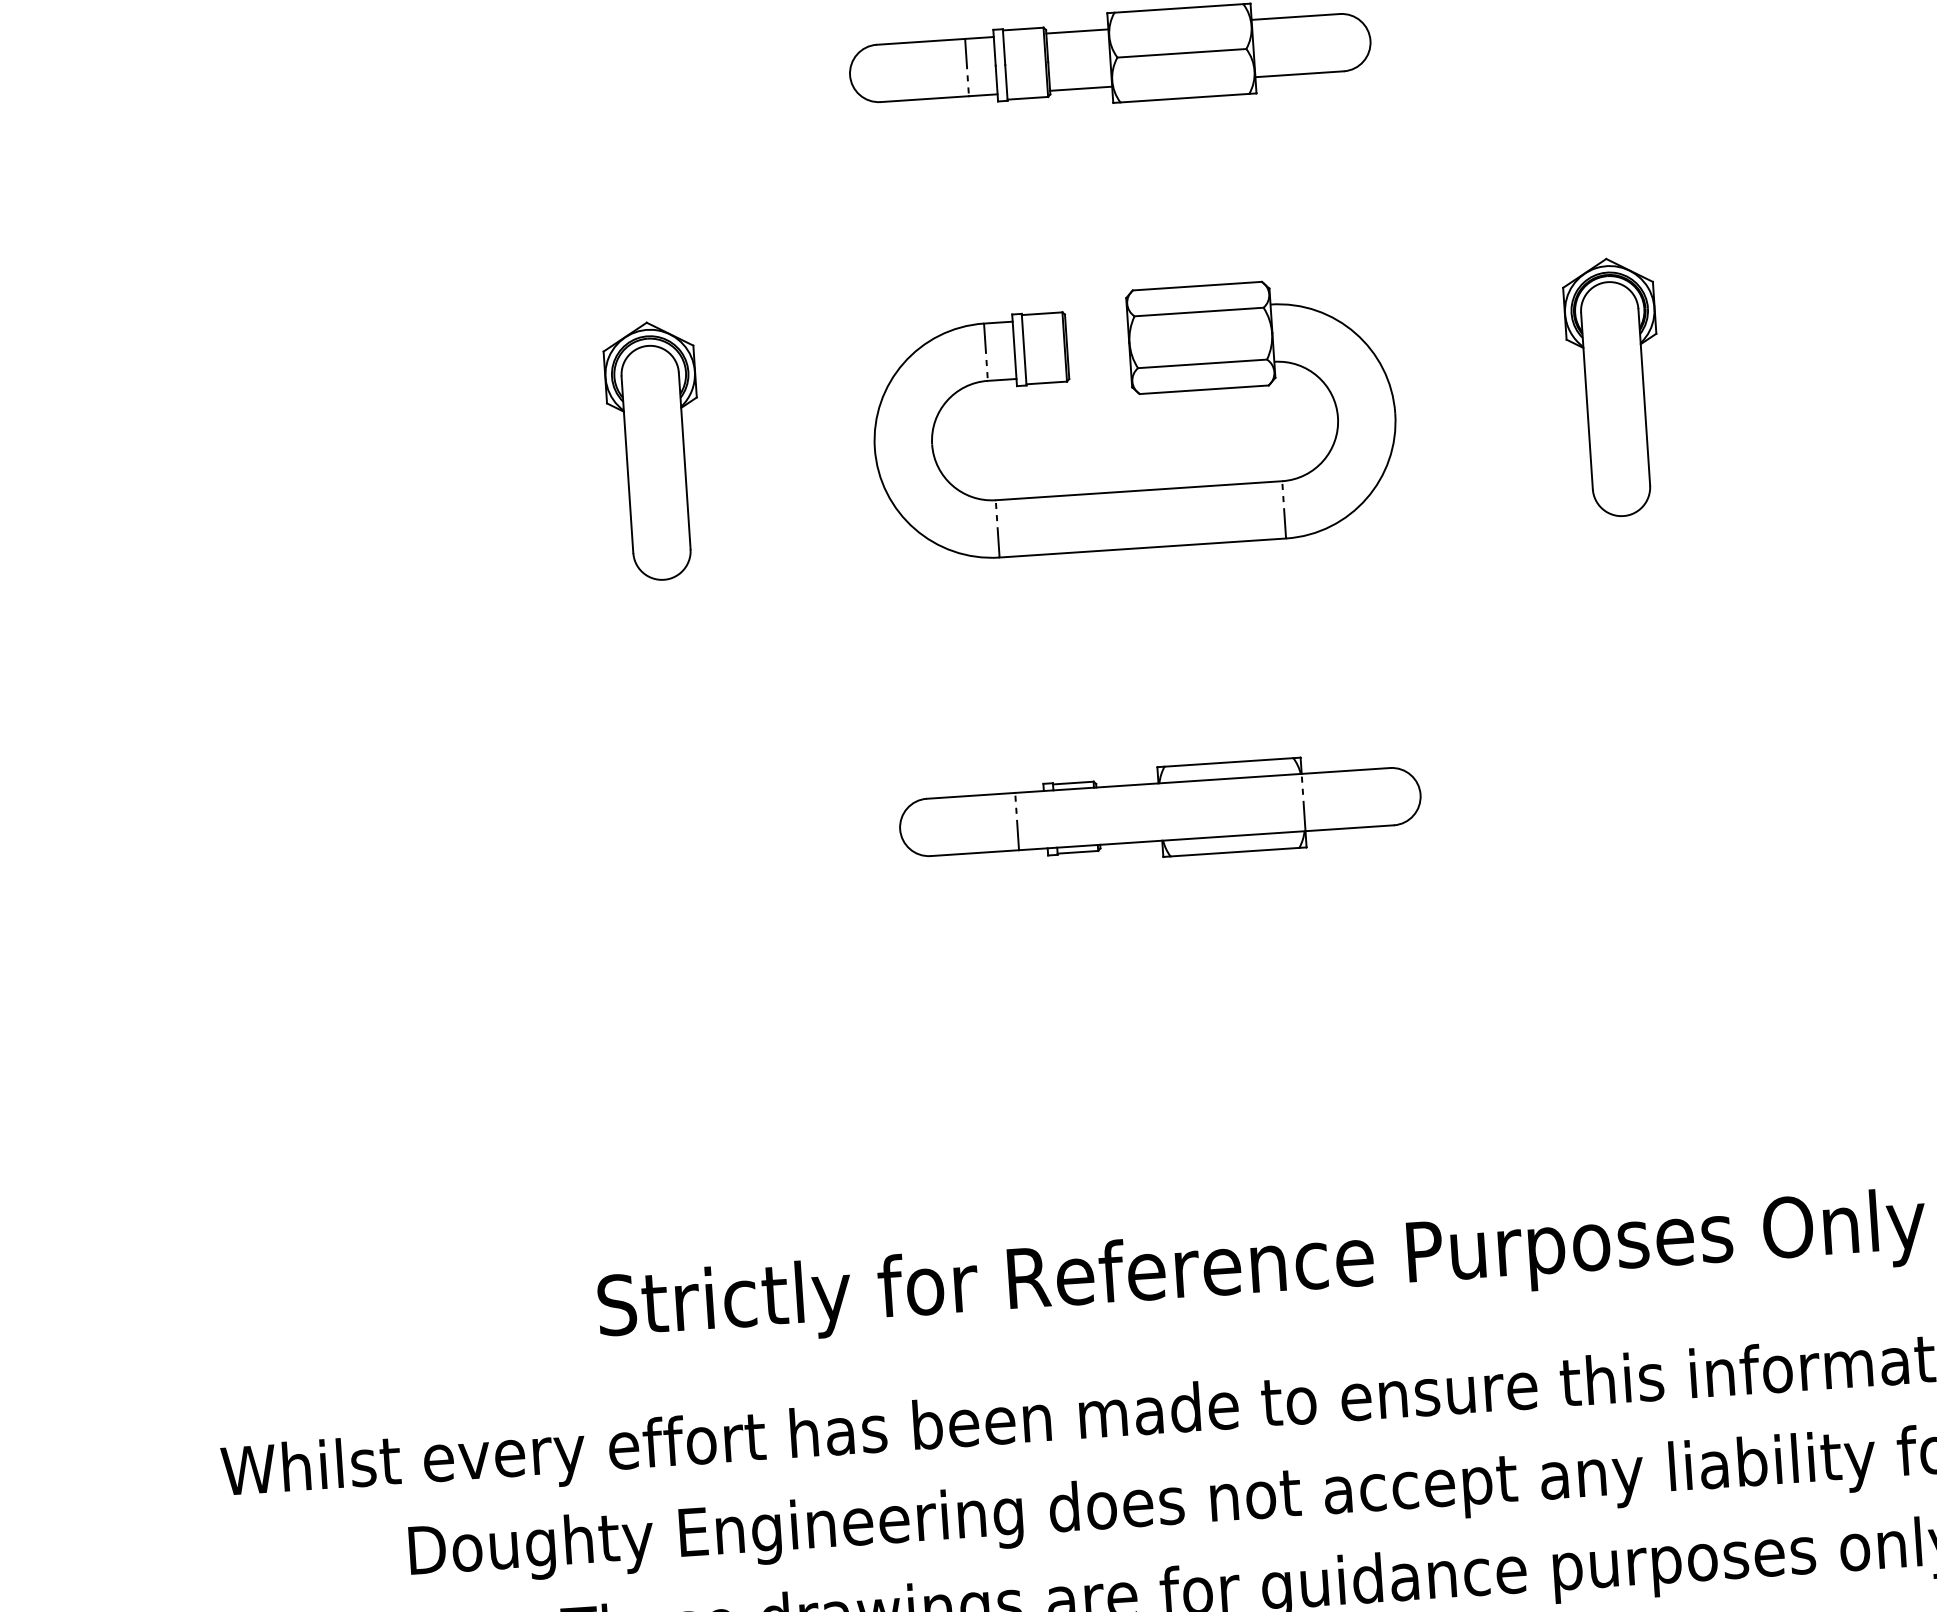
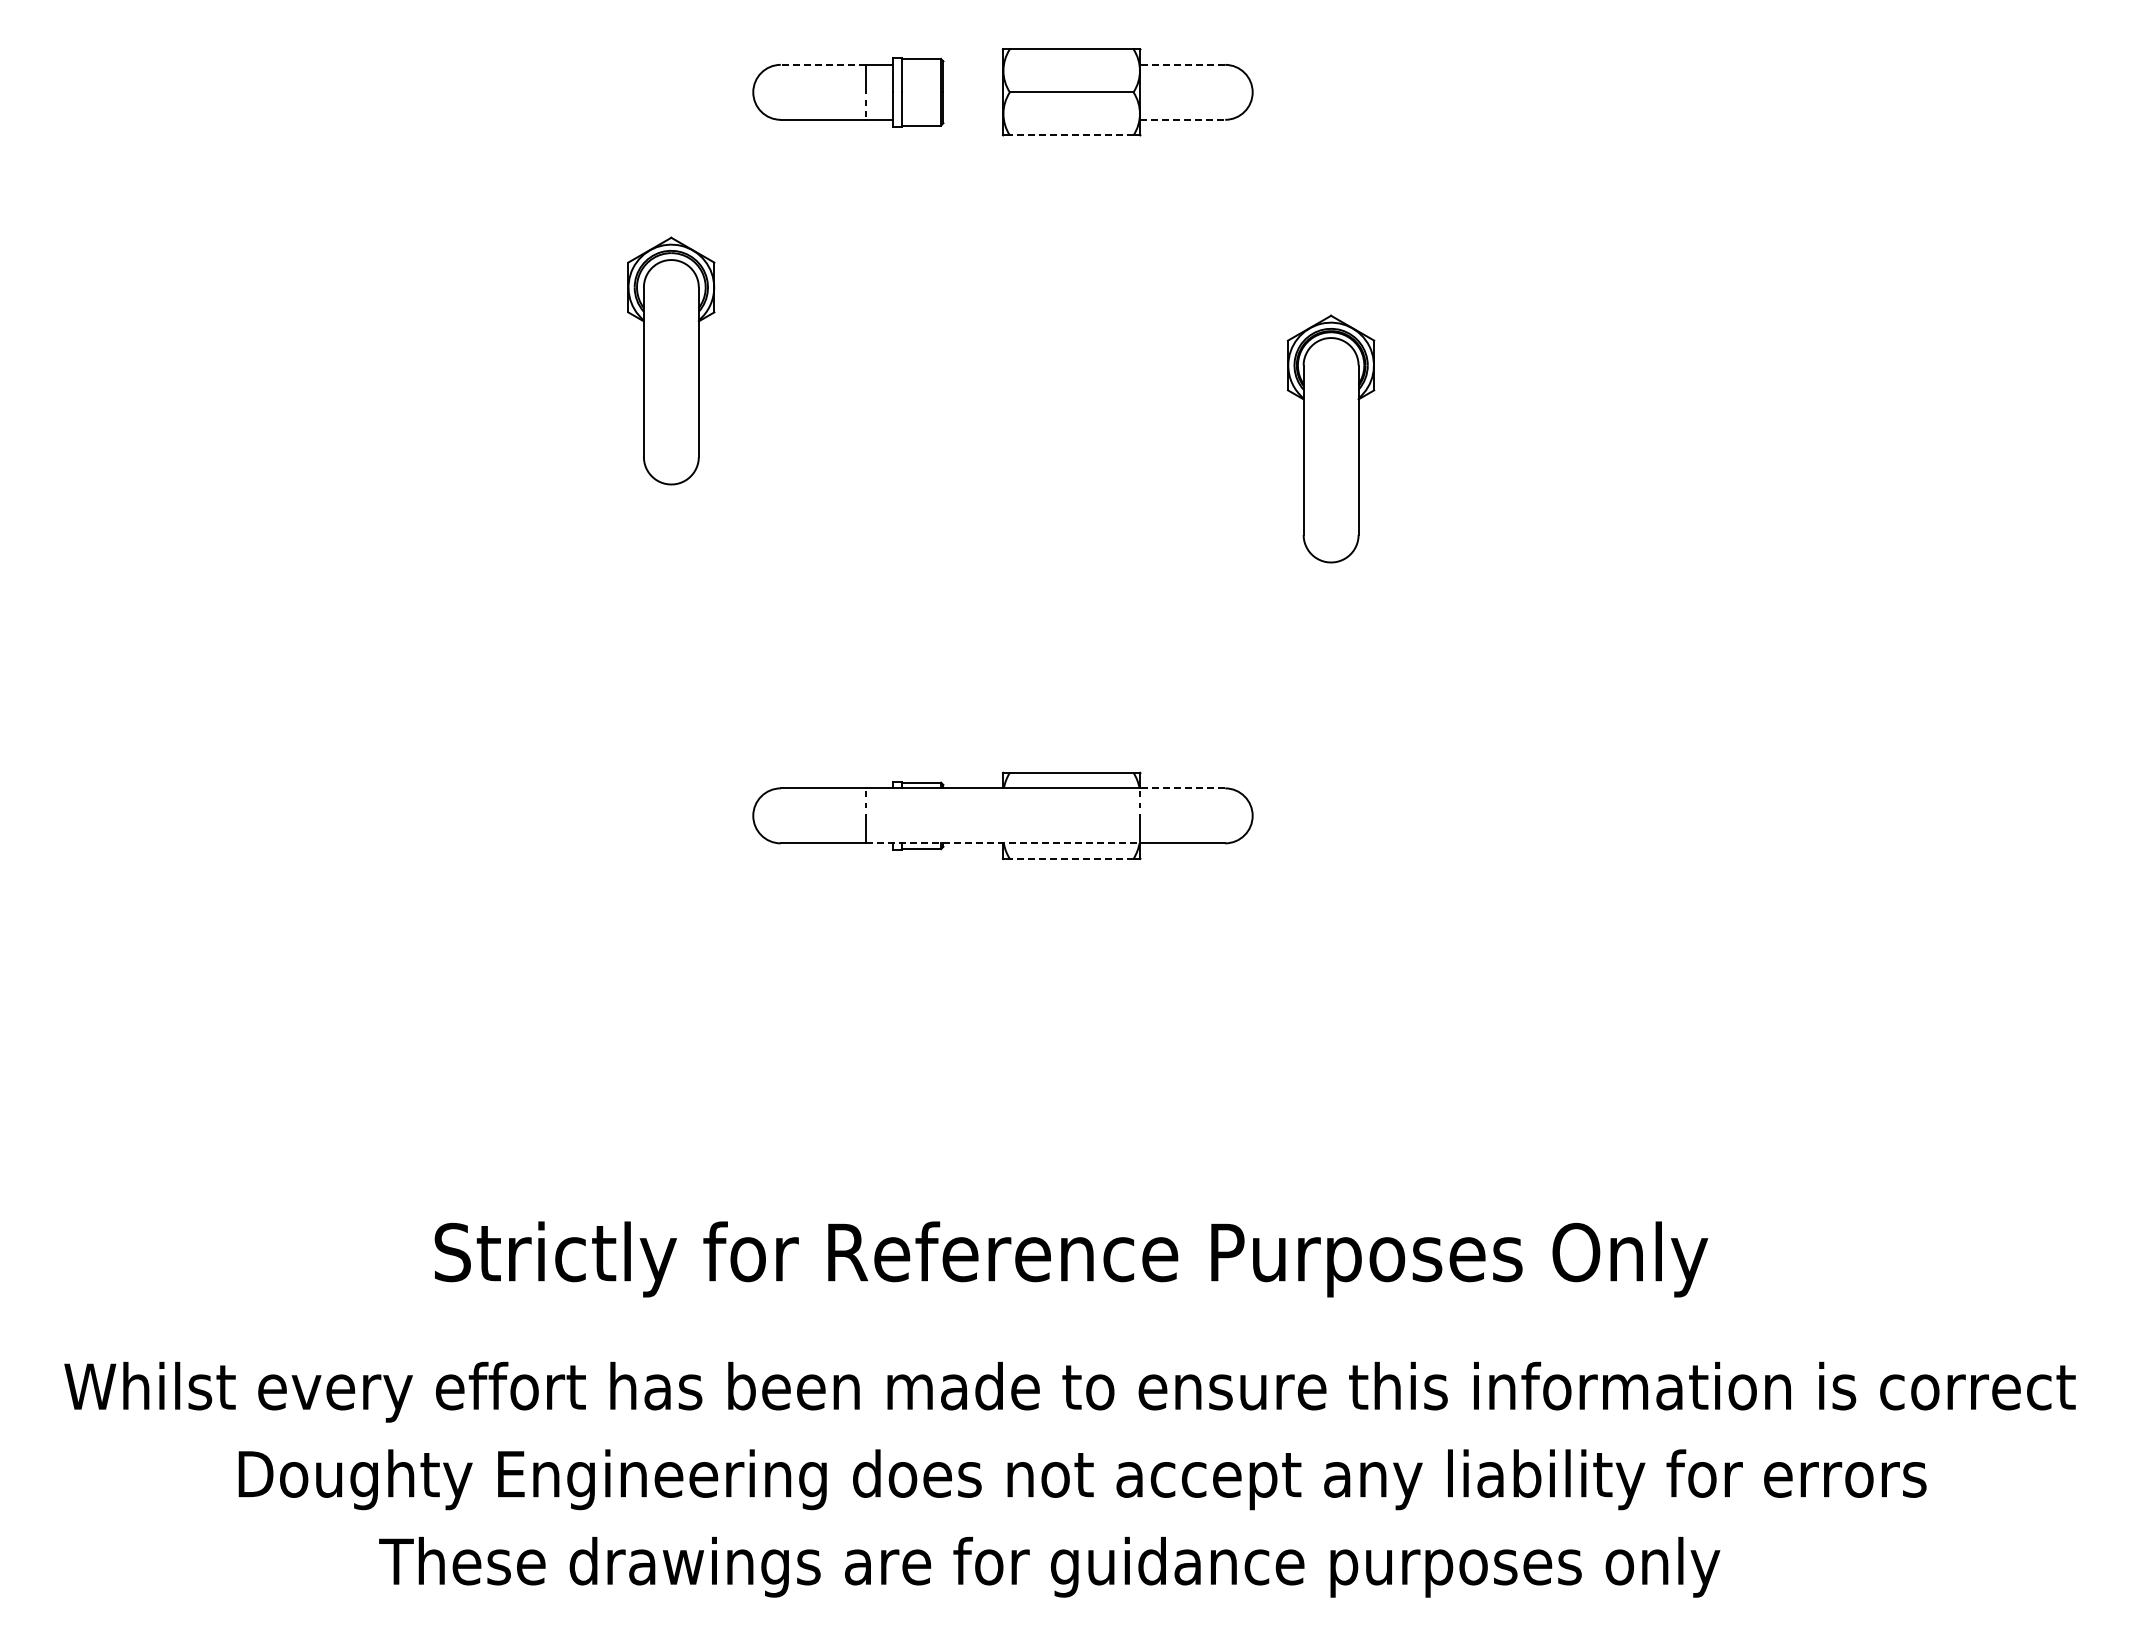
line: (1295, 16) -> (1182, 64), solid -> dashed
line: (1076, 31) -> (972, 64), removed
line: (920, 41) -> (822, 64), solid -> dashed
line: (1300, 73) -> (1183, 119), solid -> dashed
line: (1080, 88) -> (972, 119), removed
line: (1184, 98) -> (1071, 135), solid -> dashed
part: (1615, 386) -> (1331, 438), moved
part: (1139, 395) -> (1009, 416), removed
part: (655, 450) -> (671, 360), moved
line: (1345, 771) -> (1182, 788), solid -> dashed
line: (1162, 840) -> (1003, 843), solid -> dashed
line: (1234, 851) -> (1071, 858), solid -> dashed

